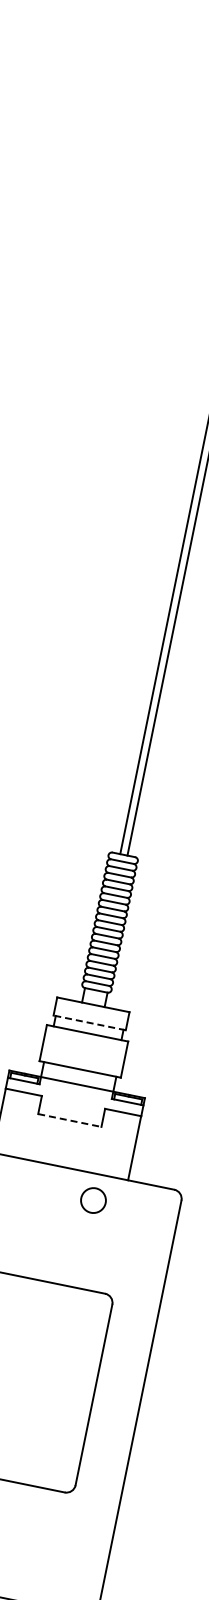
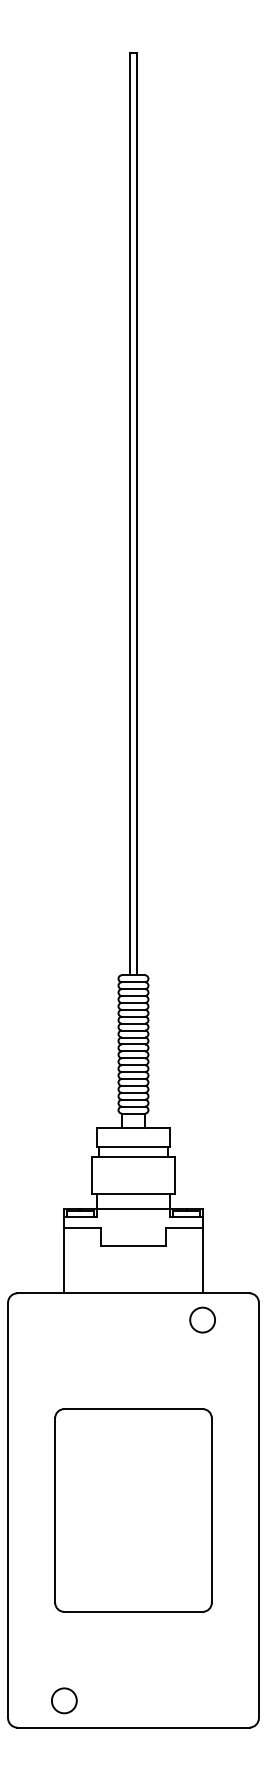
line: (89, 1022) -> (133, 1146), dashed -> solid
line: (70, 1120) -> (134, 1246), dashed -> solid
circle: (93, 1199) -> (202, 1319), moved

